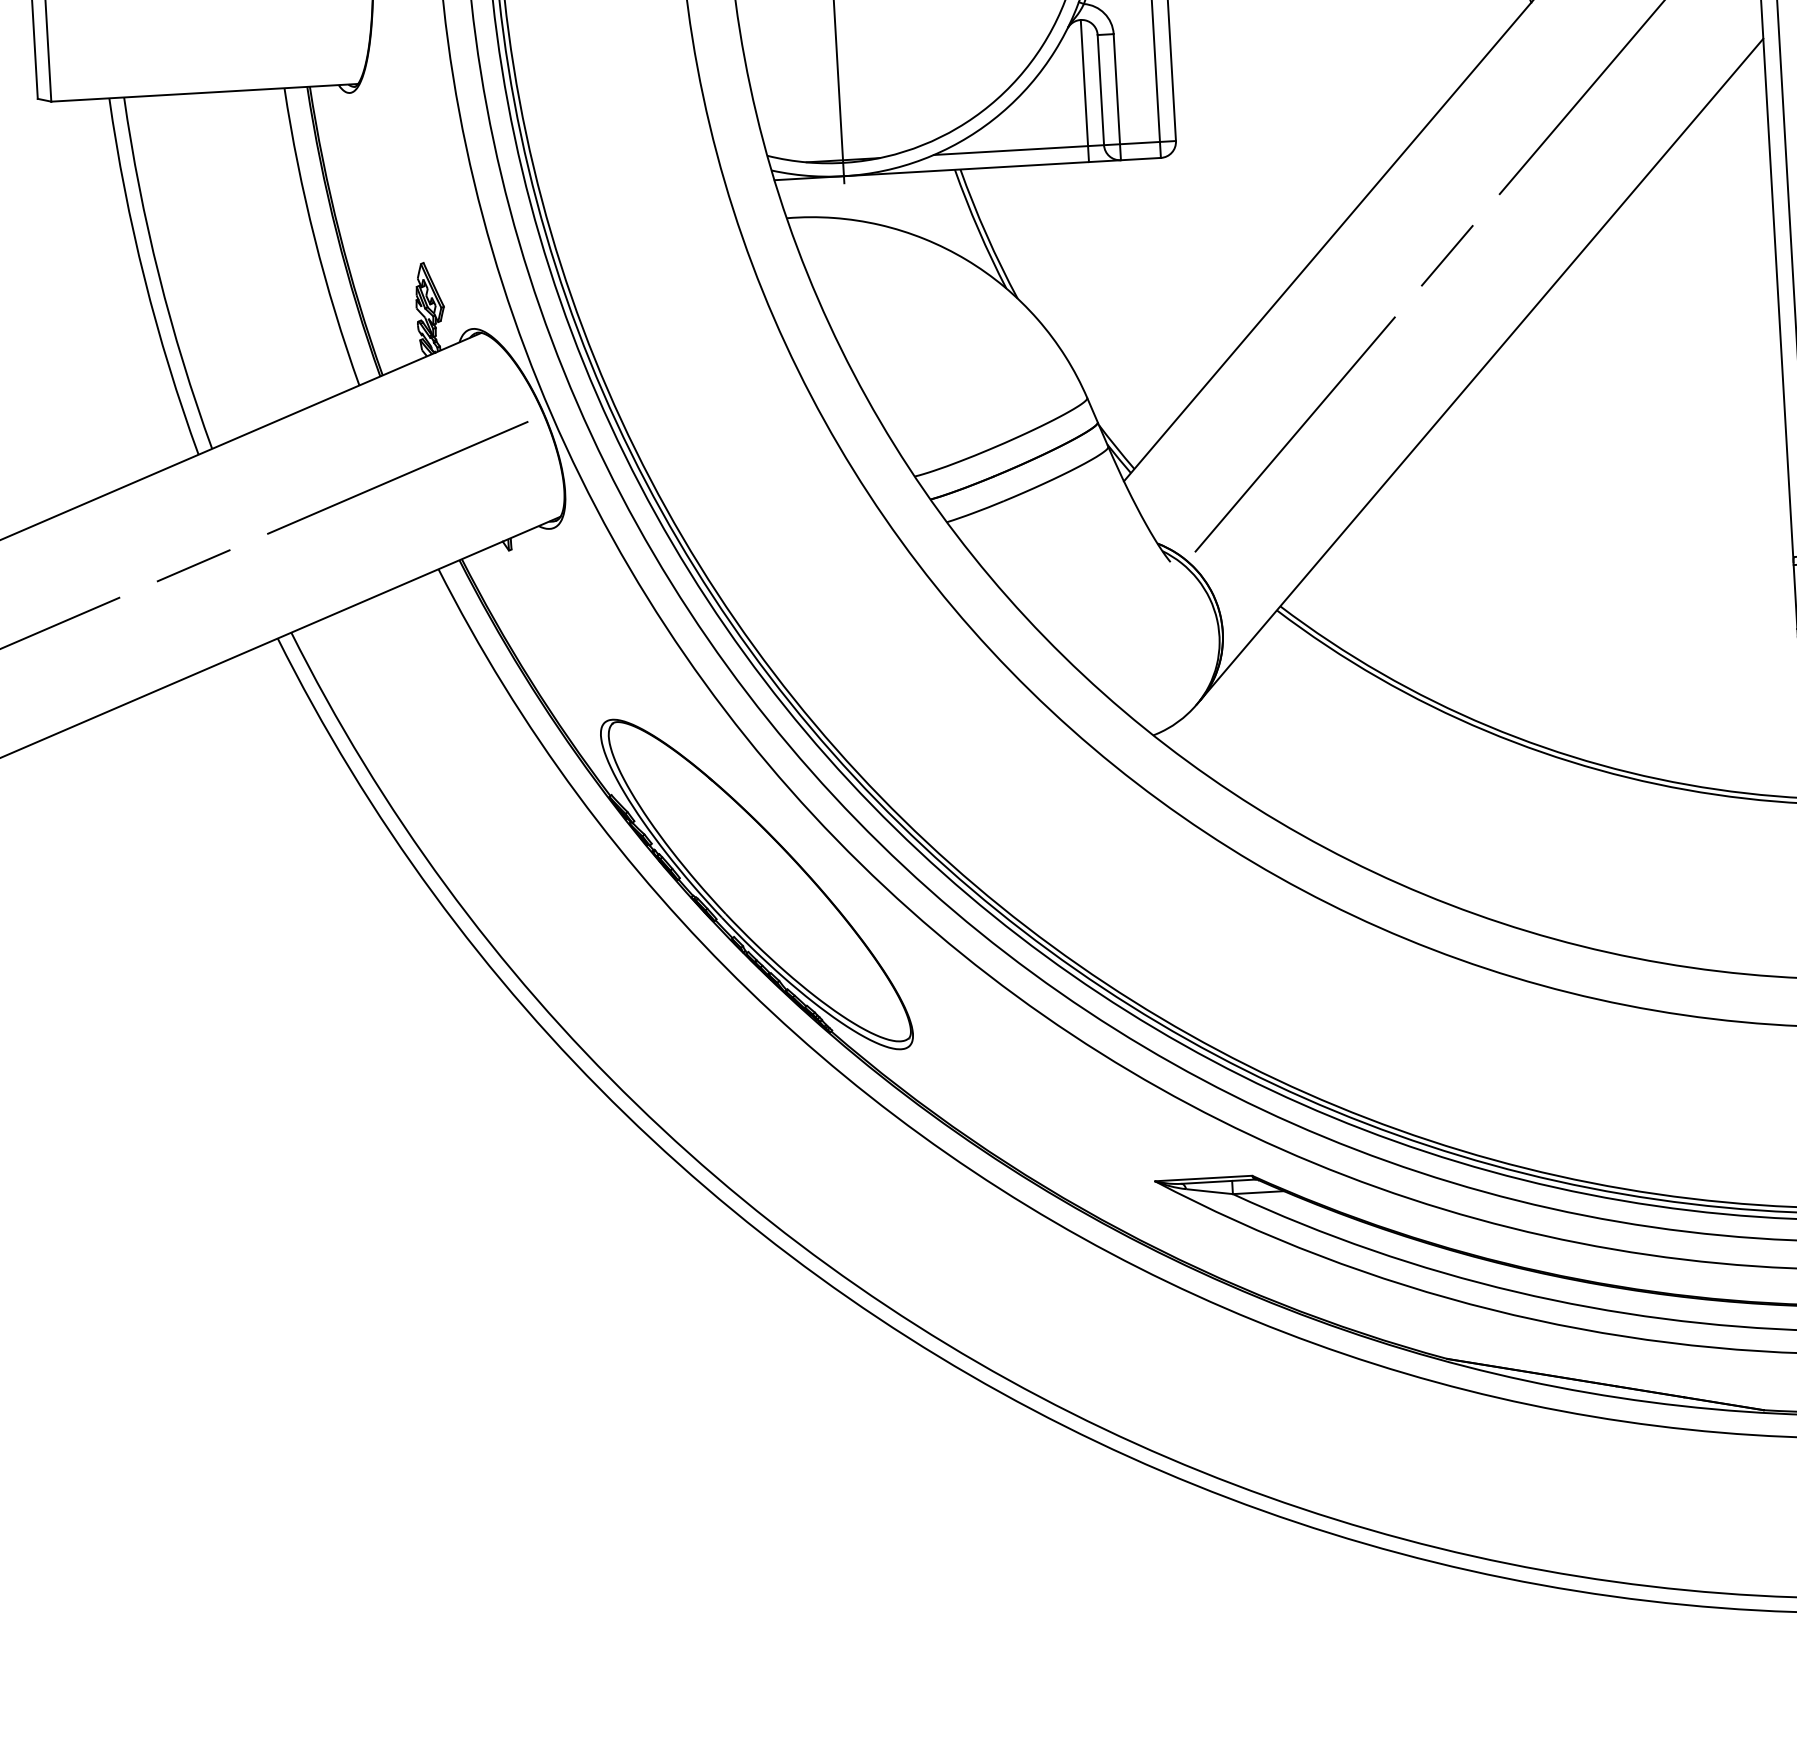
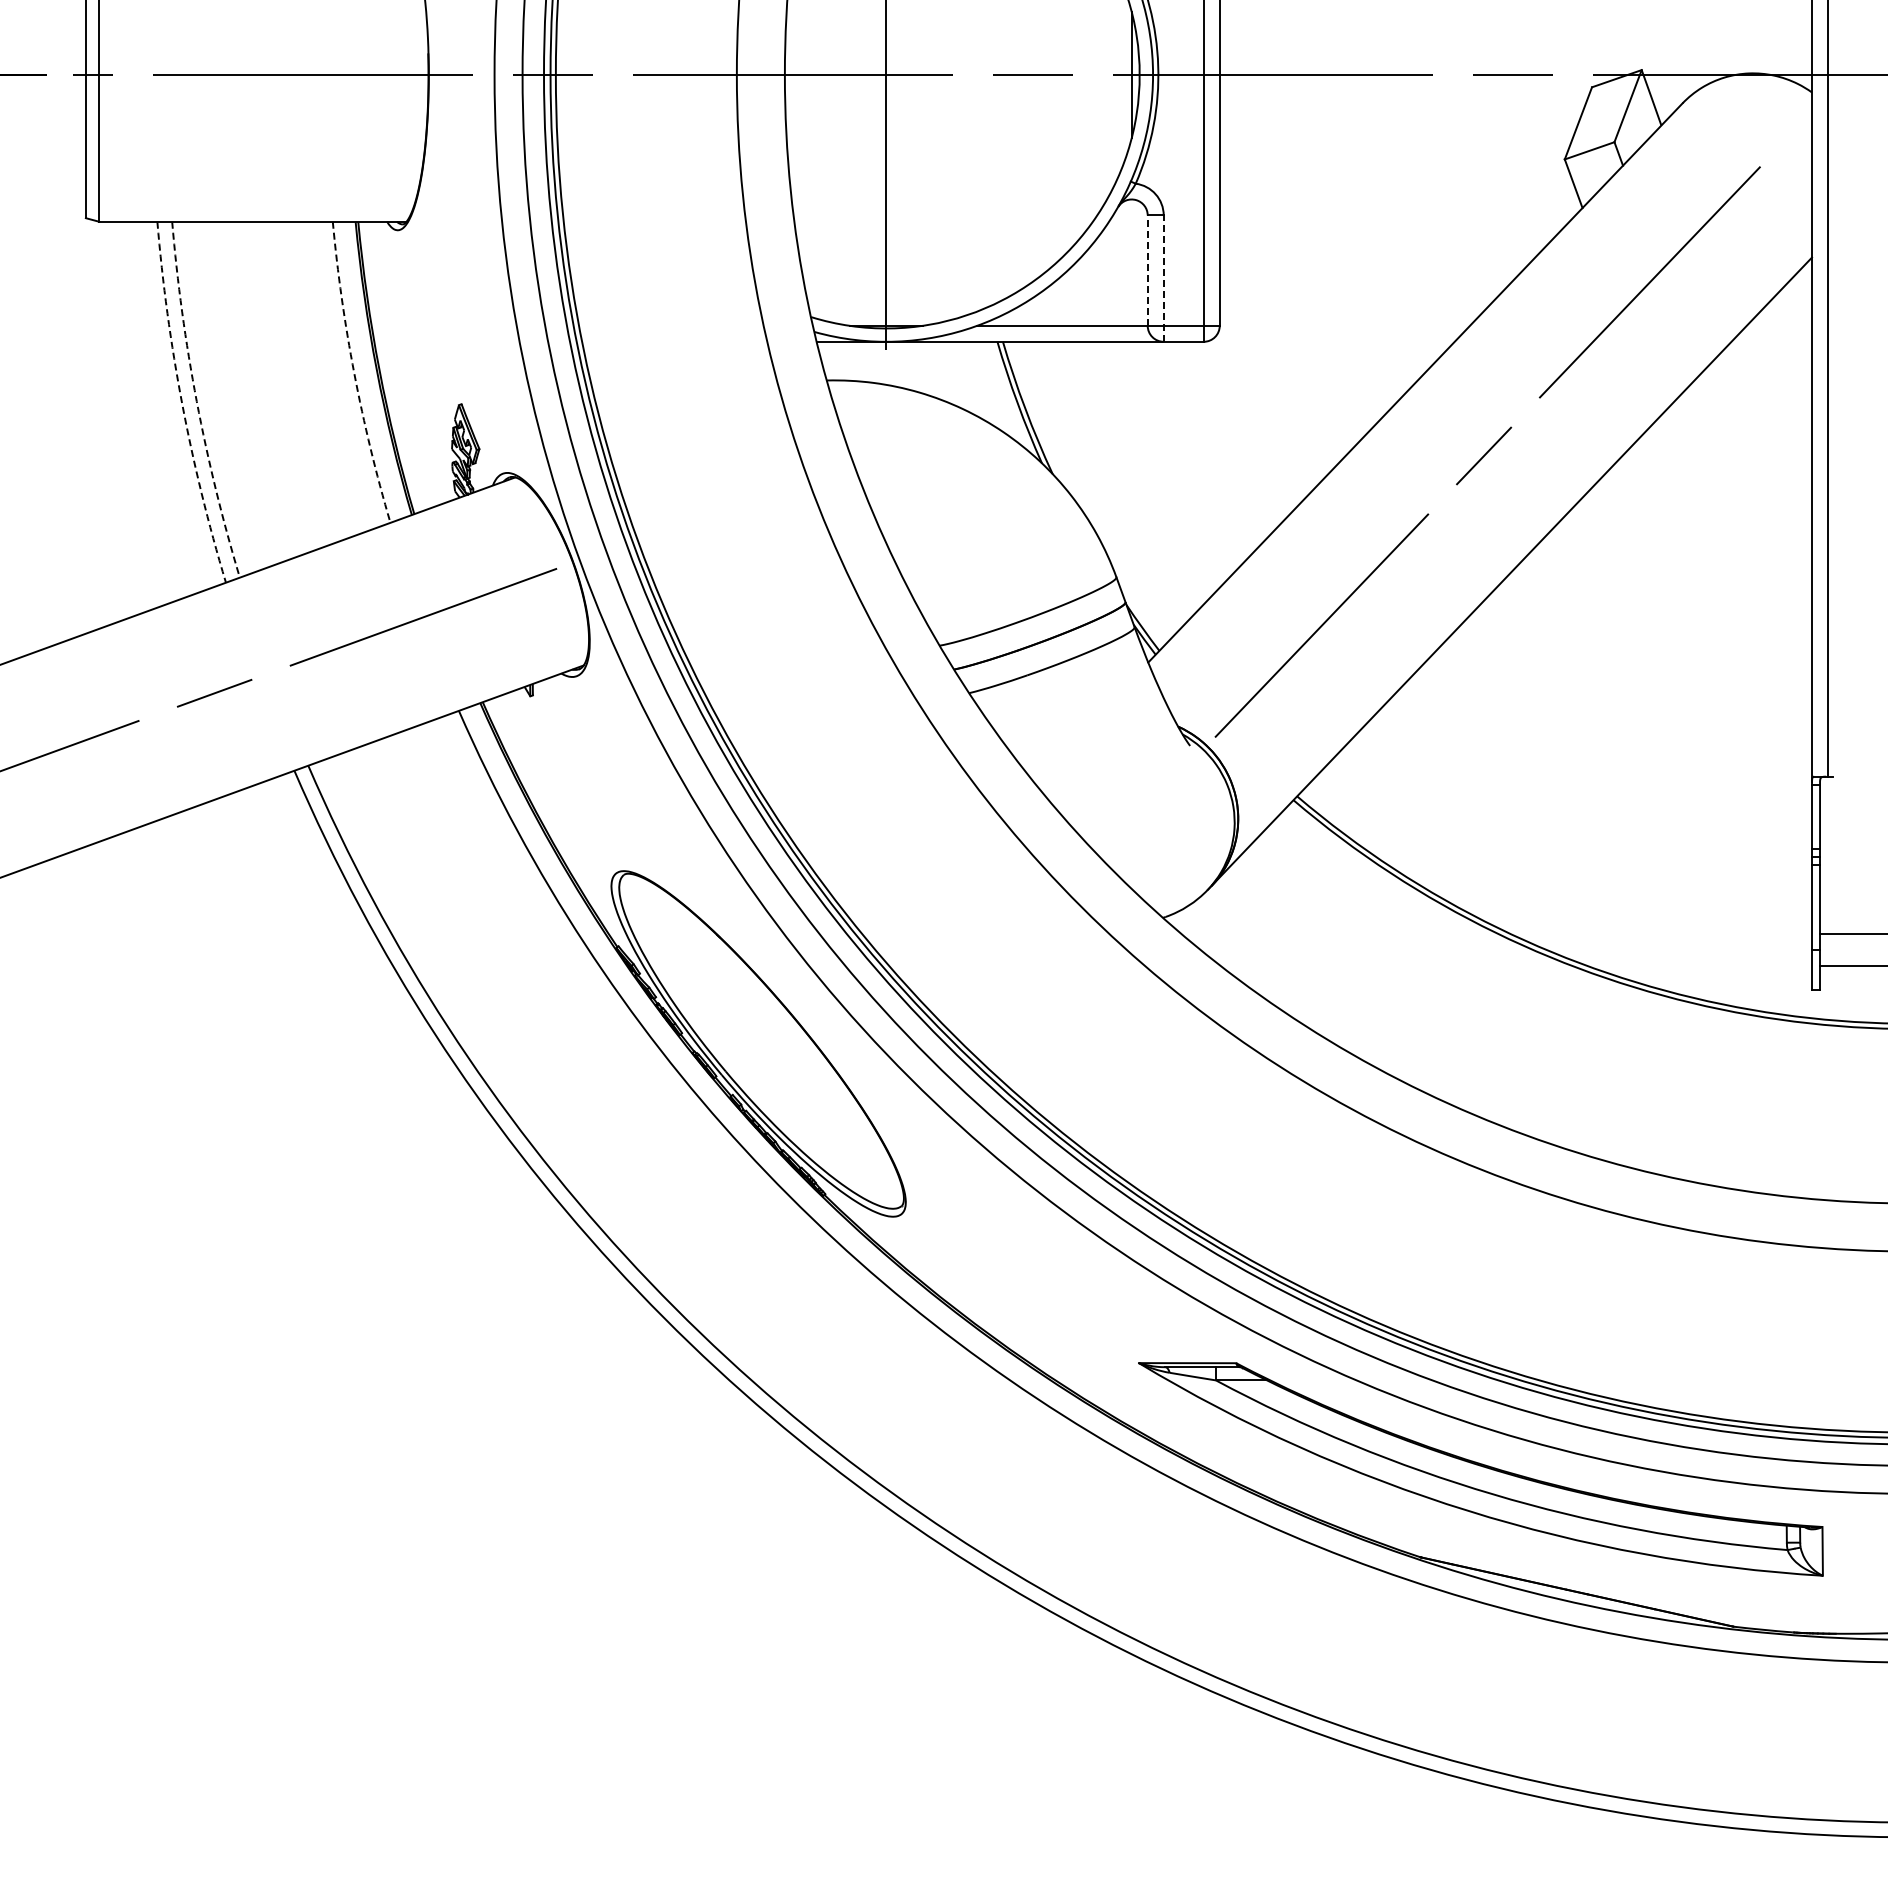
line: (1100, 89) -> (1147, 270), solid -> dashed
line: (1084, 90) -> (1131, 270), removed
line: (1117, 97) -> (1163, 278), solid -> dashed
arc: (314, 238) -> (354, 373), solid -> dashed
arc: (158, 275) -> (196, 401), solid -> dashed
arc: (144, 279) -> (182, 404), solid -> dashed

